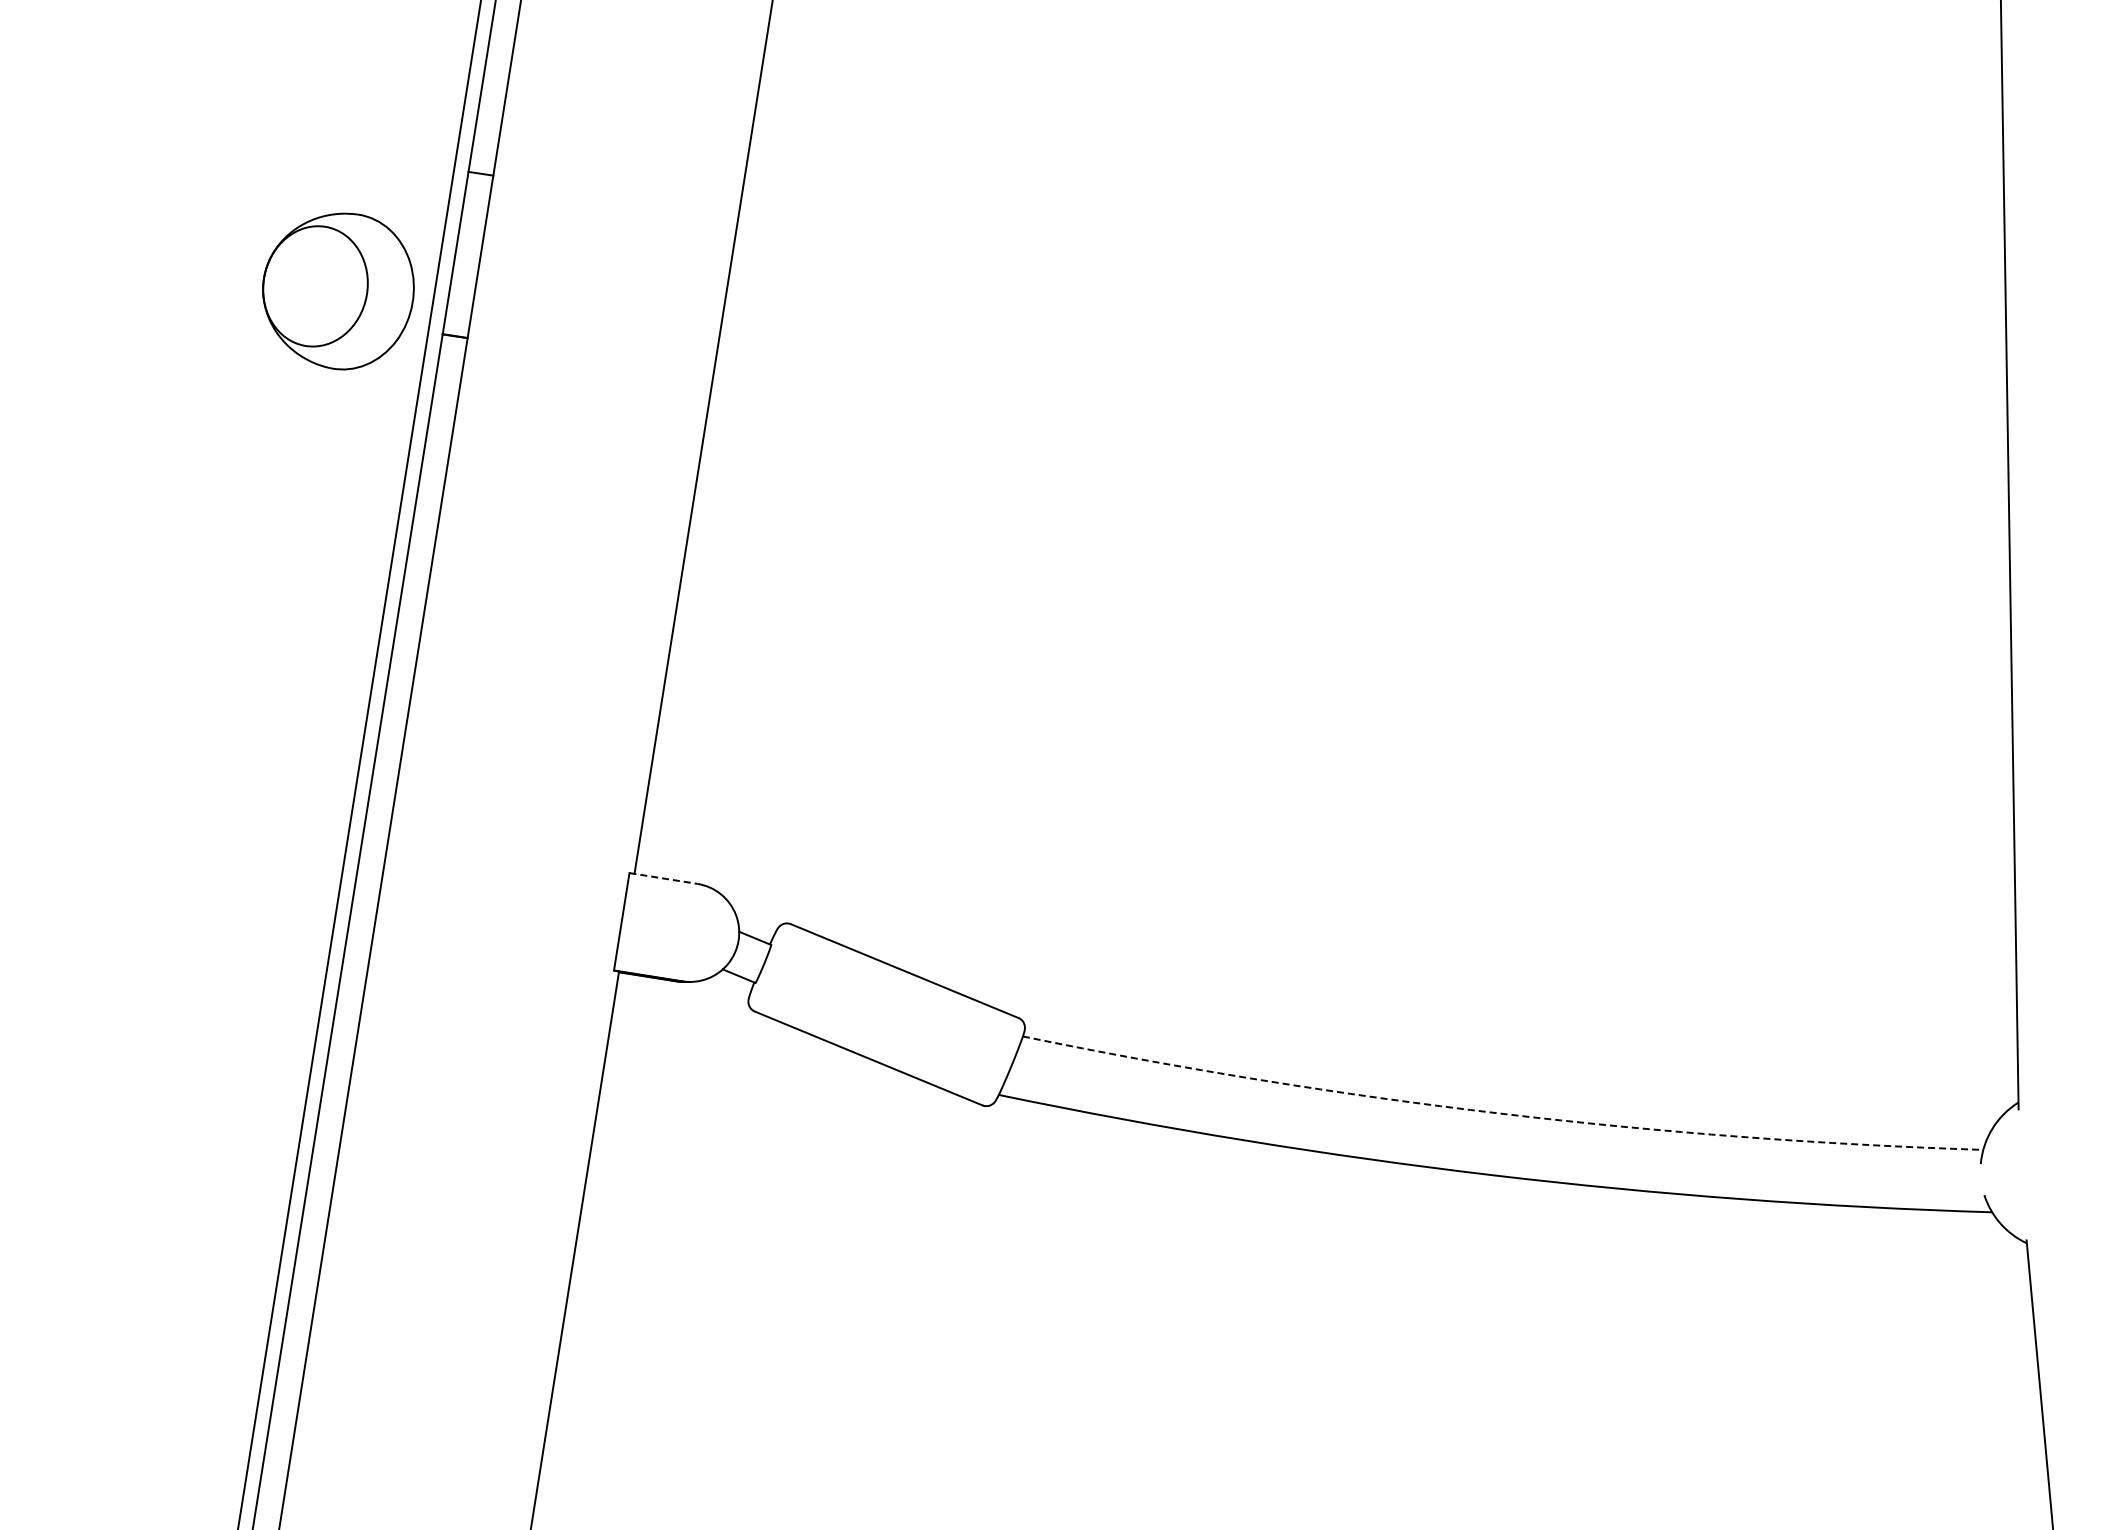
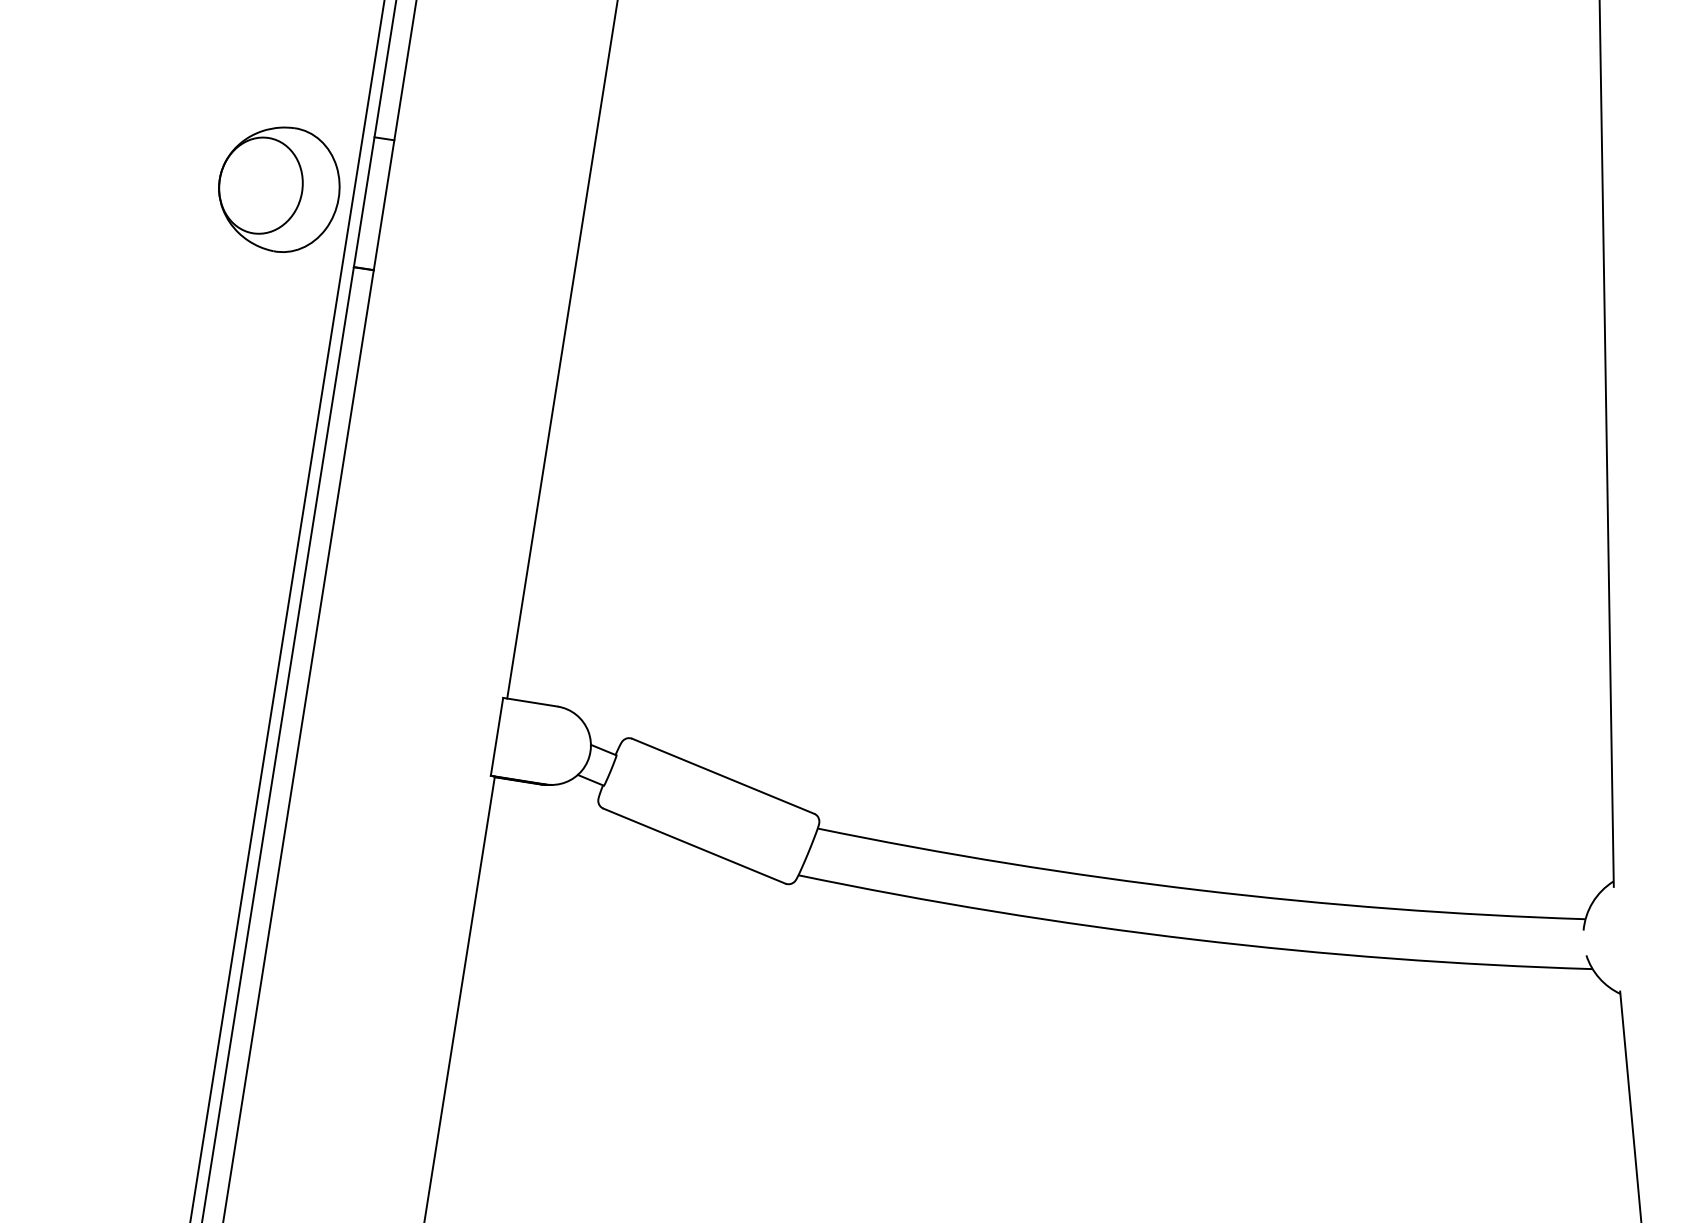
part: (338, 291) -> (279, 189), moved
line: (663, 878) -> (530, 702), dashed -> solid
line: (1500, 1113) -> (1199, 890), dashed -> solid

